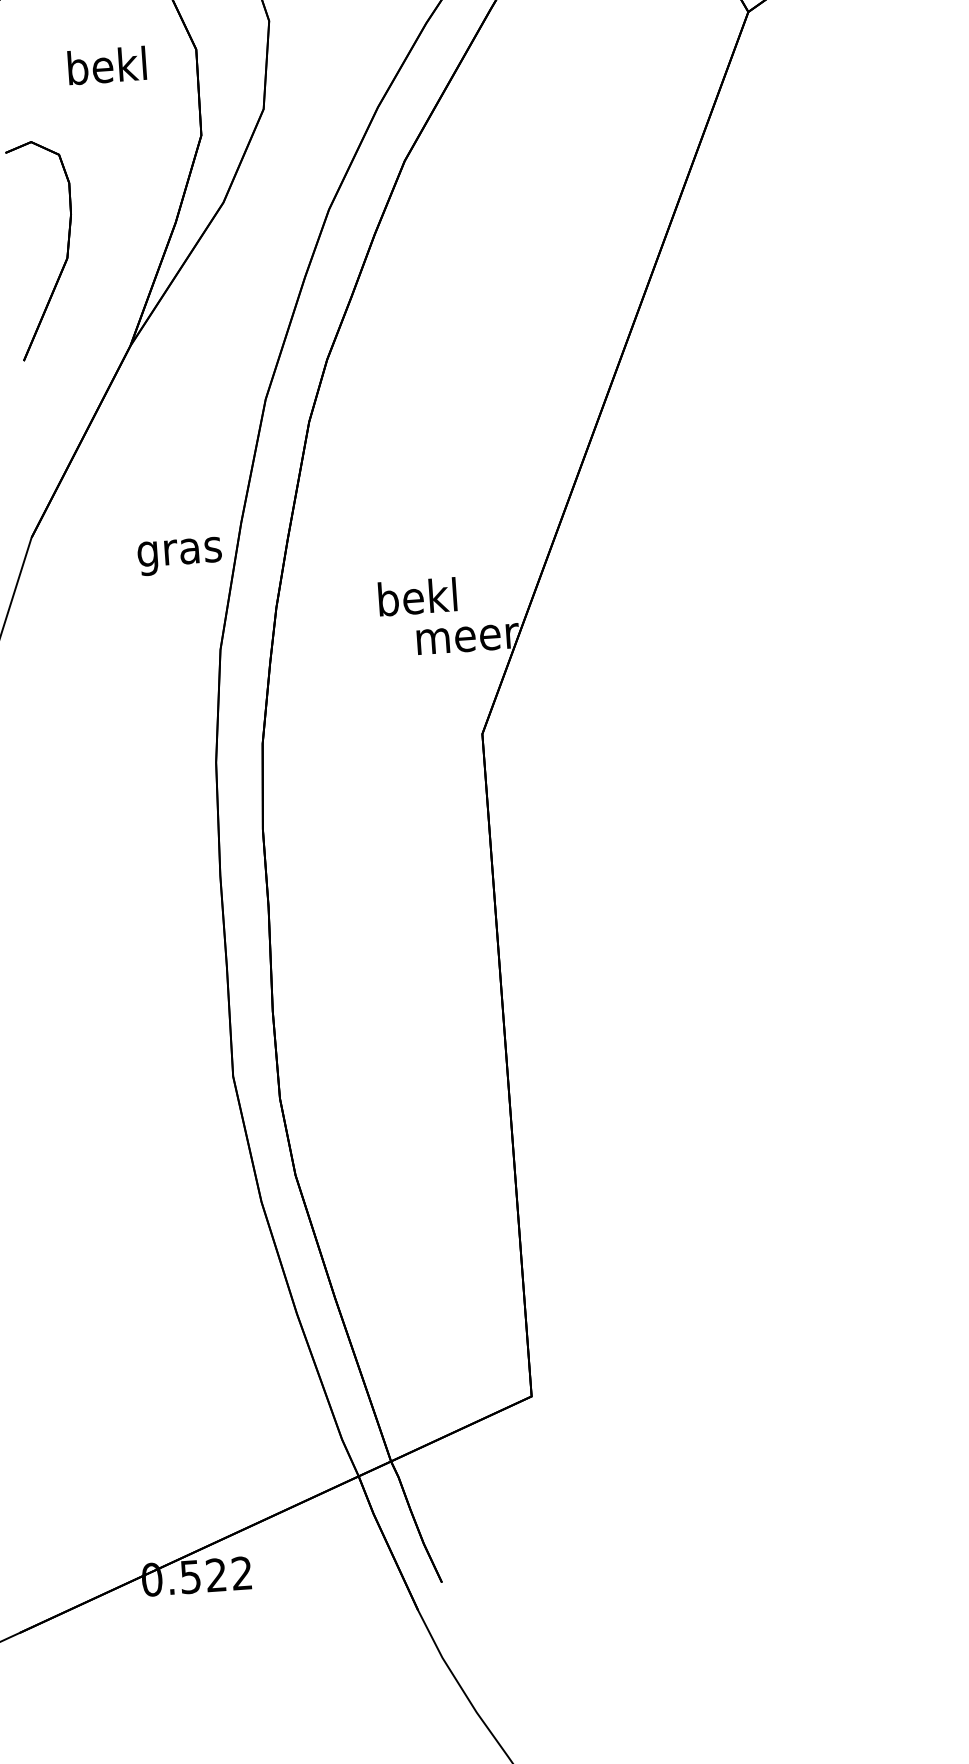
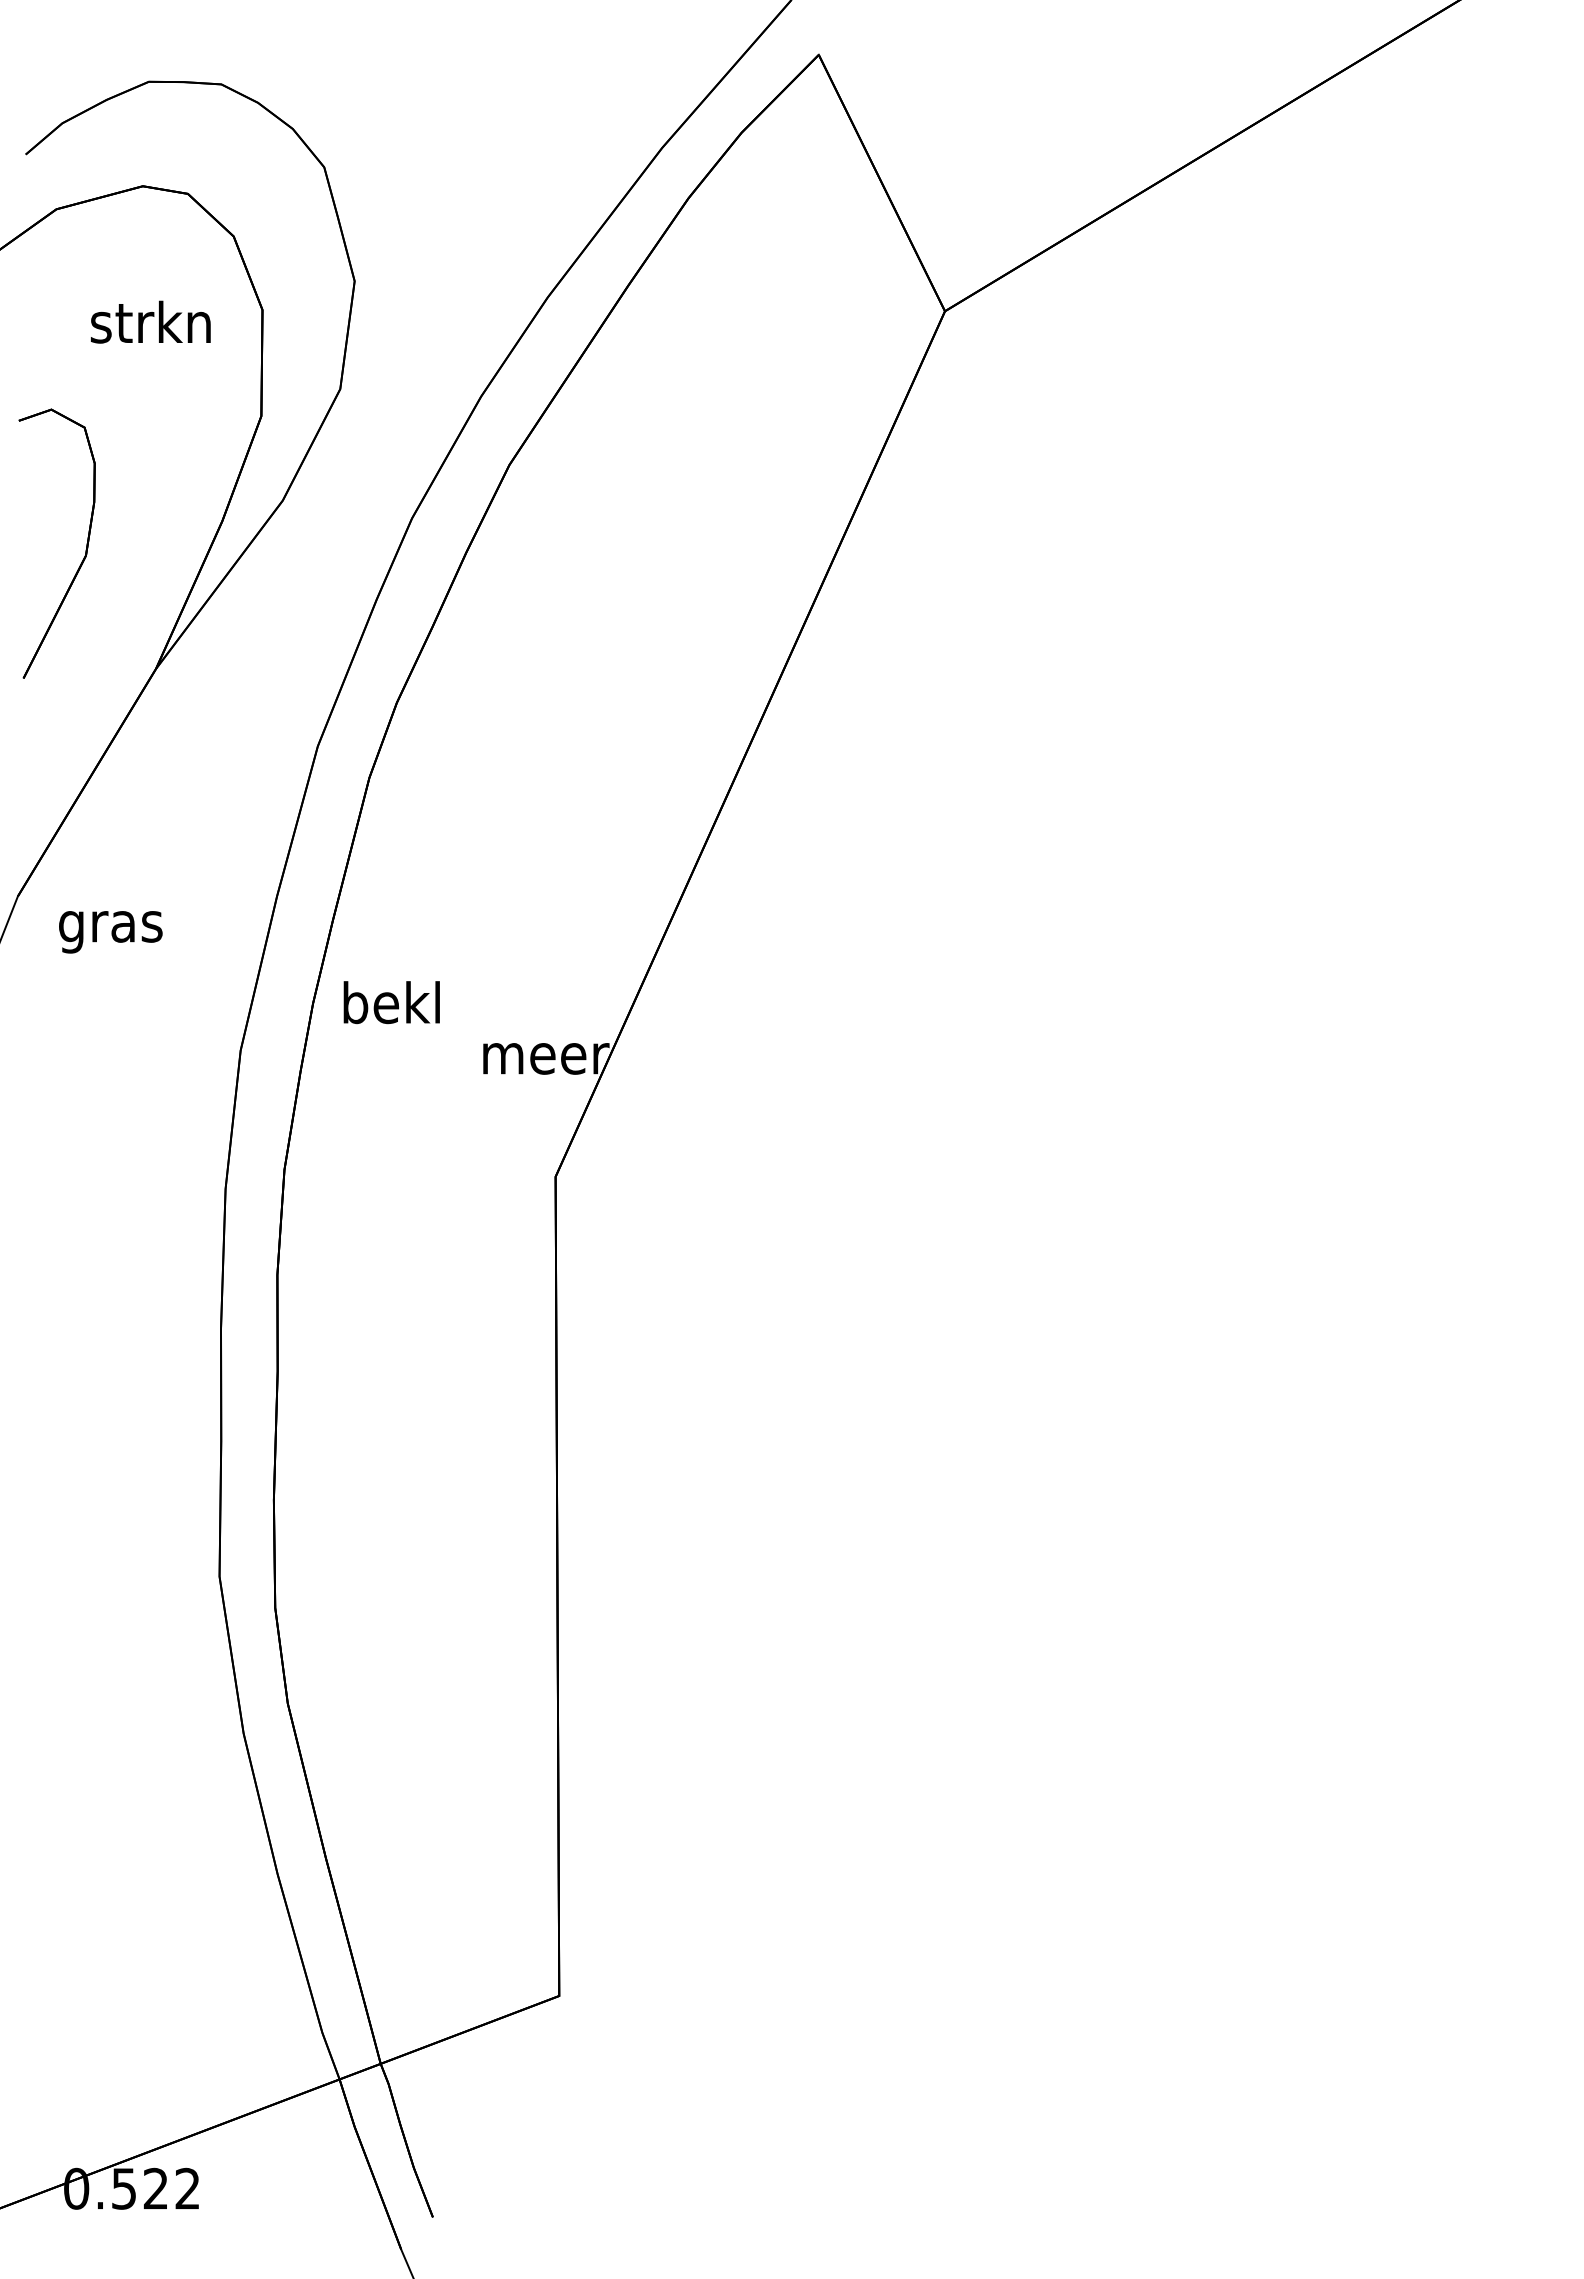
text: (106, 65) -> (150, 321), bekl -> strkn
text: (179, 556) -> (110, 932), moved
text: (417, 596) -> (391, 1002), moved

